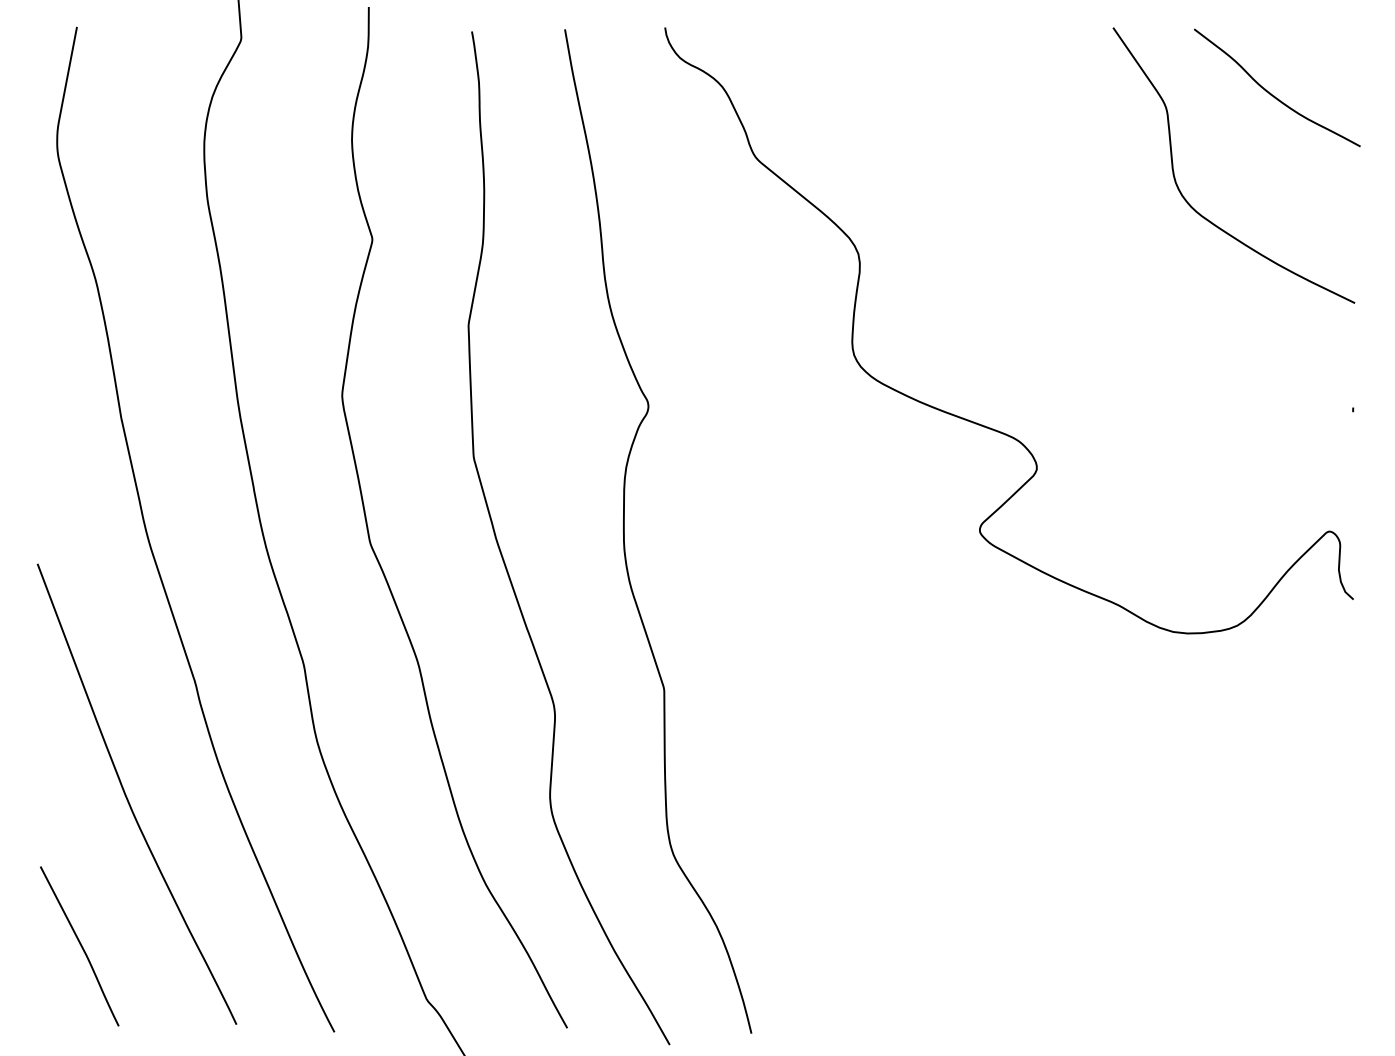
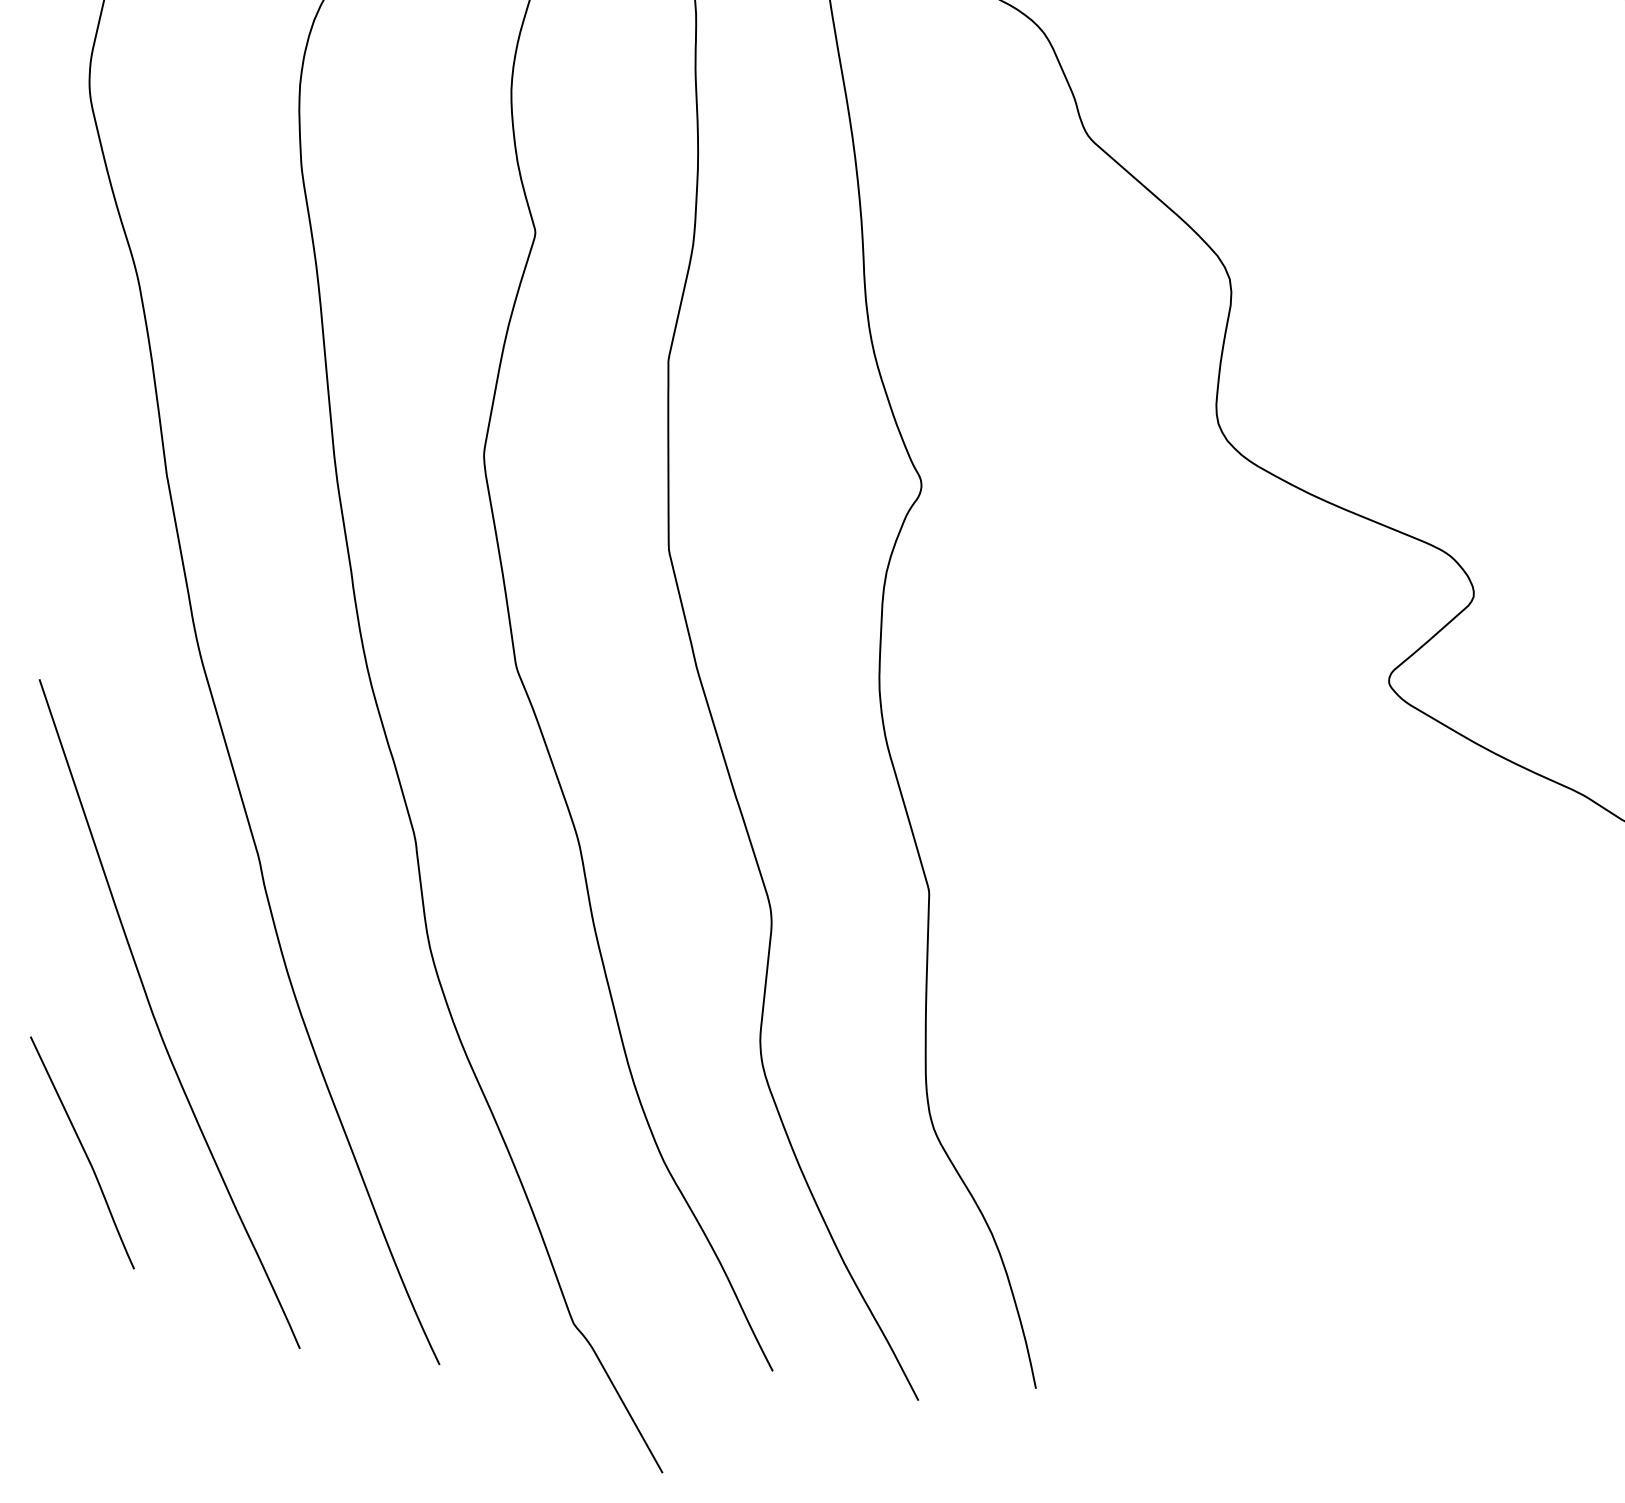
curve: (80, 946) -> (83, 1153), moved

